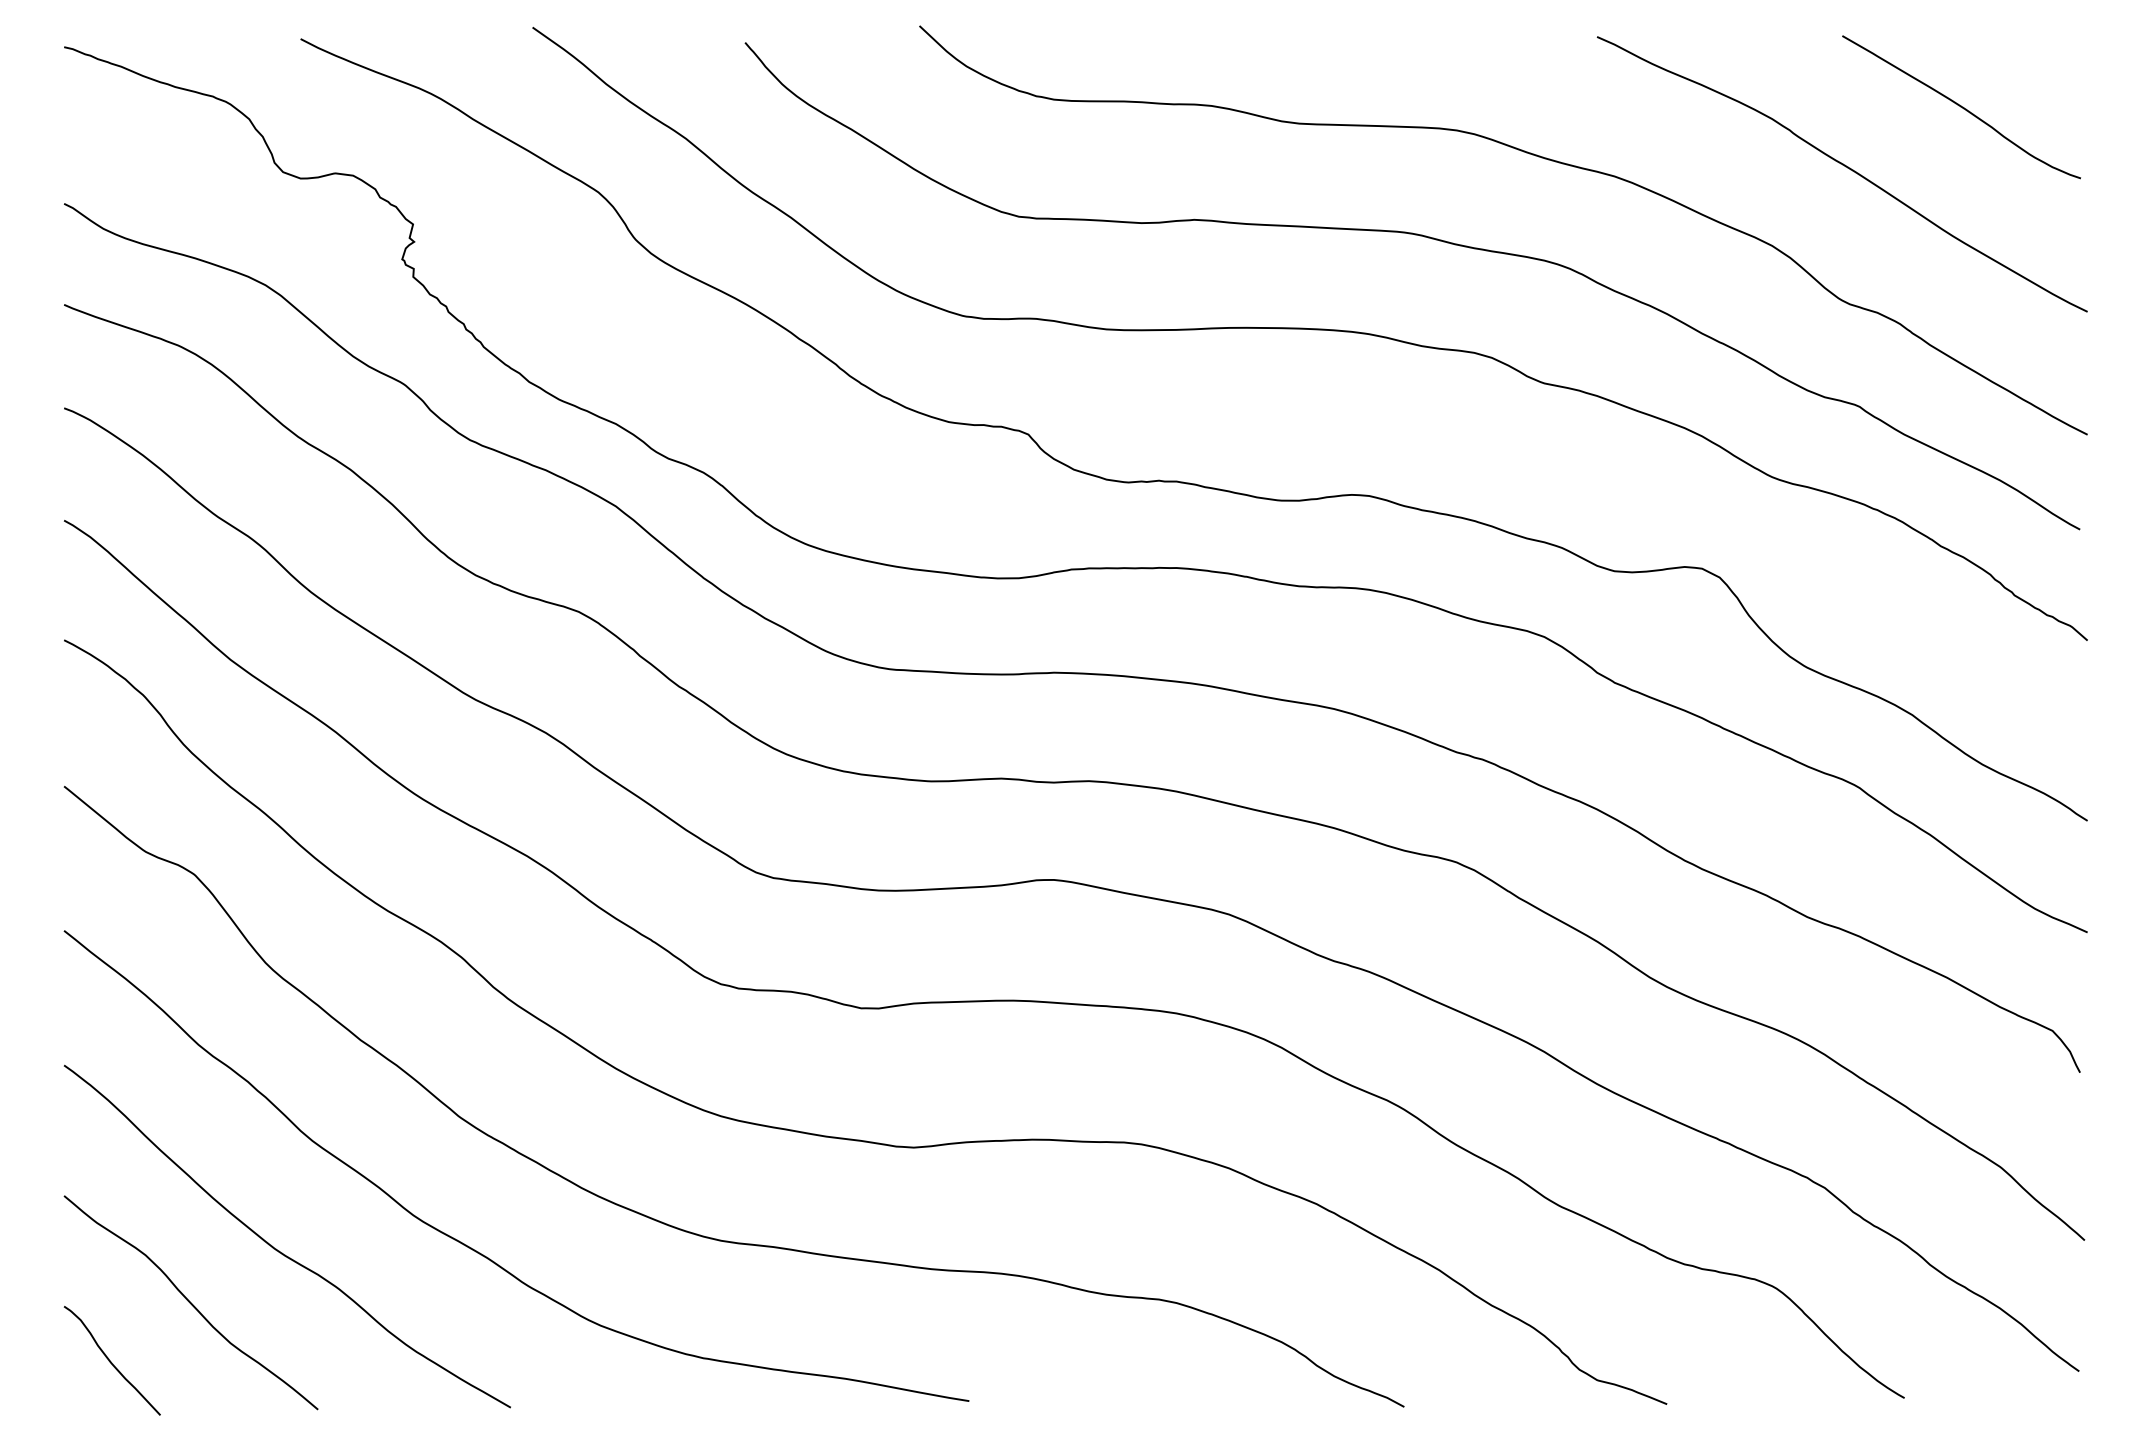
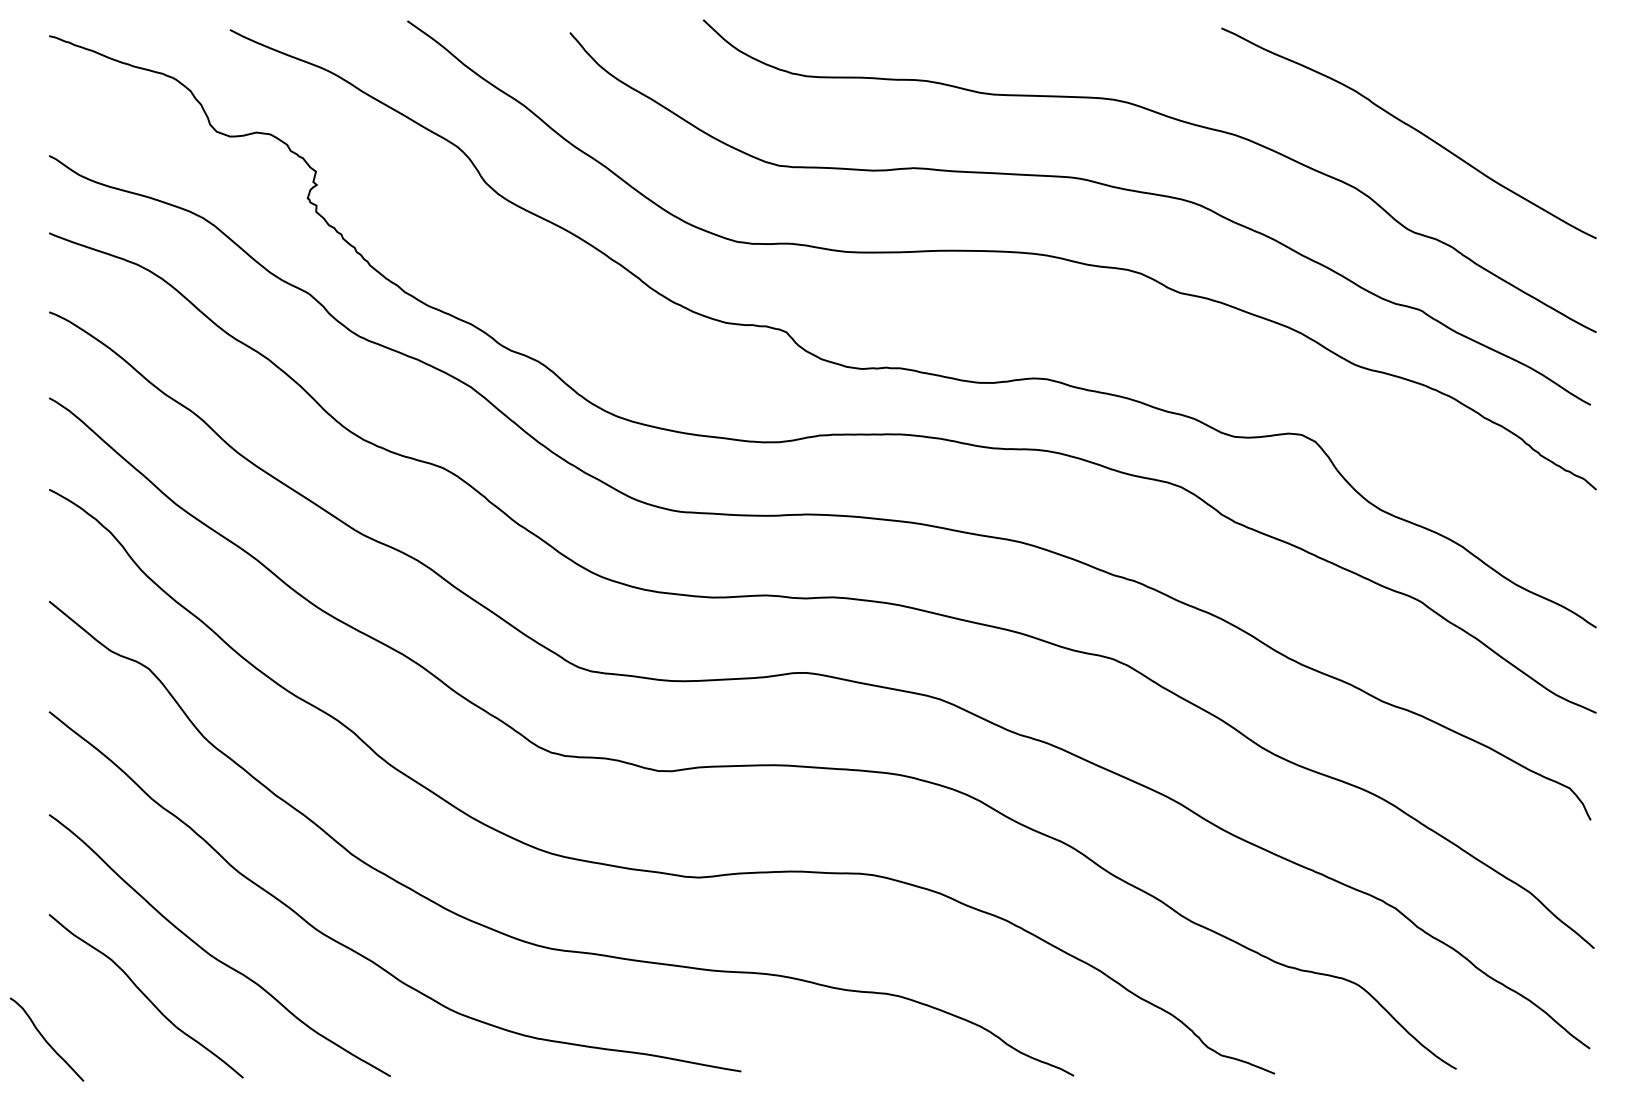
curve: (1960, 107) -> (1499, 82), removed
curve: (110, 1360) -> (45, 1039), moved

